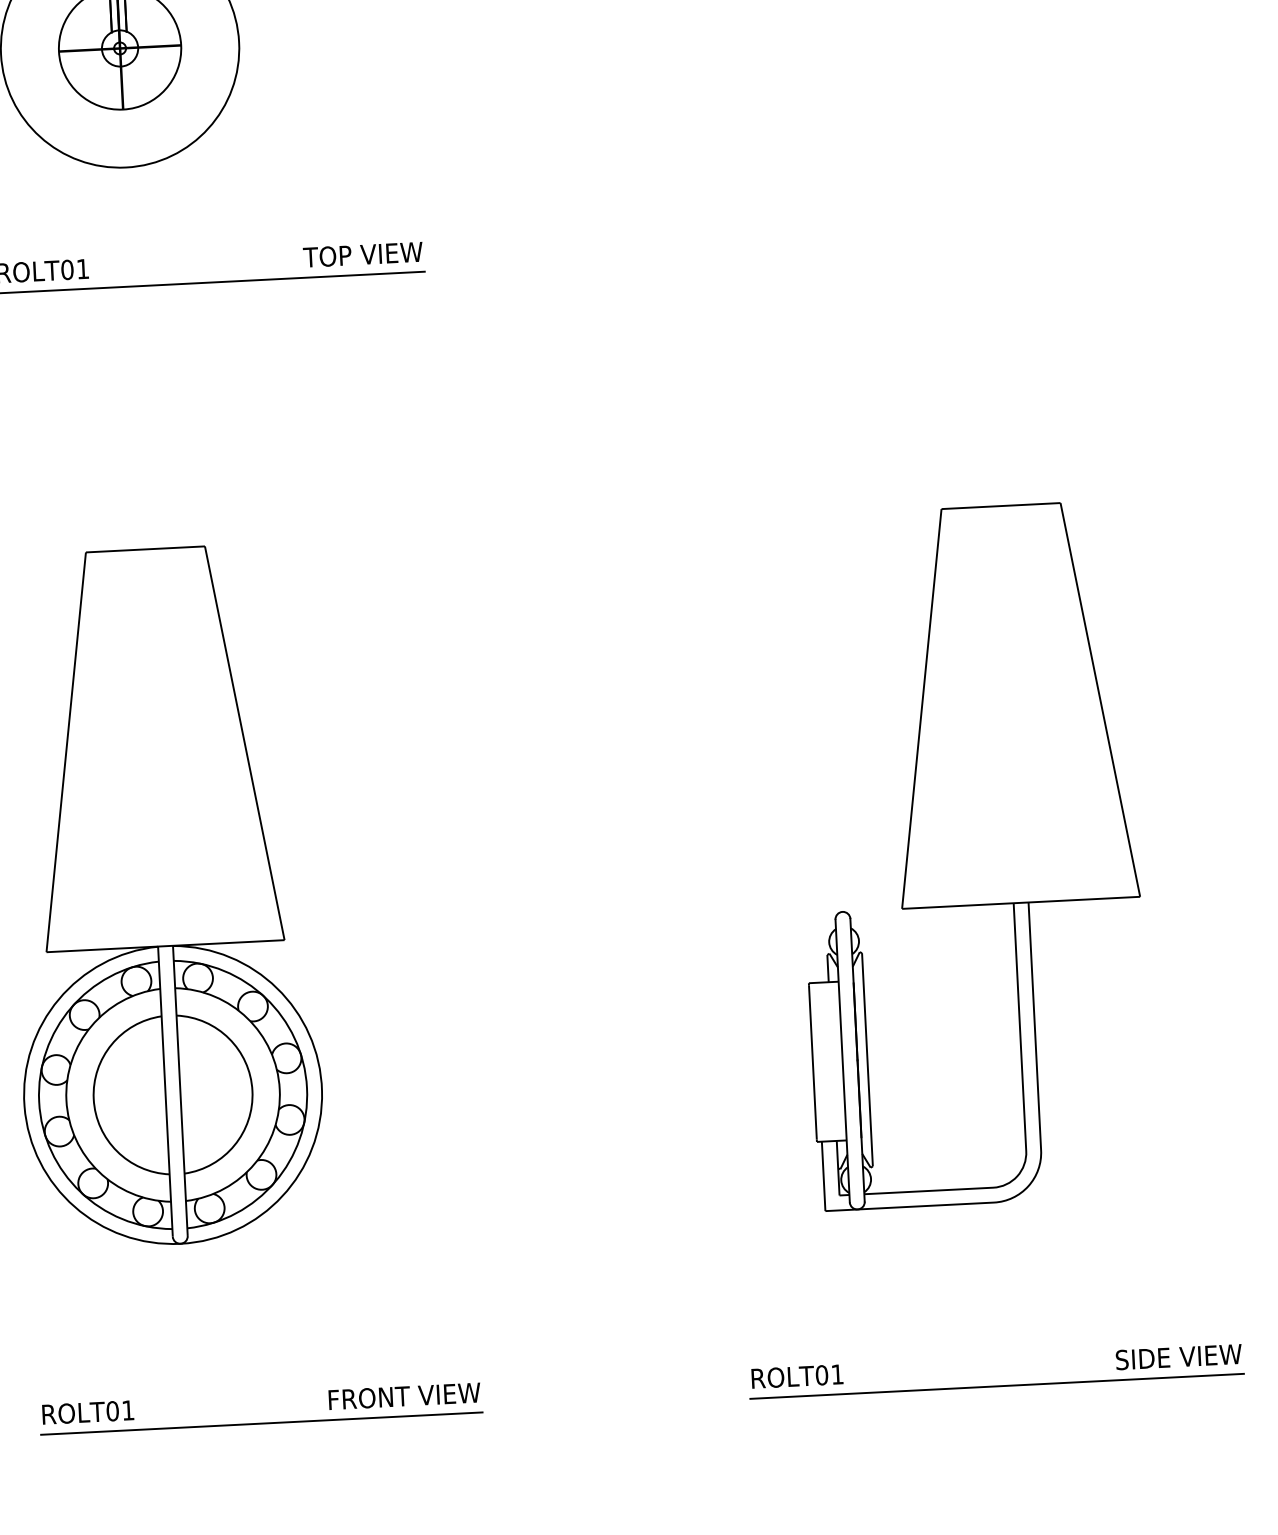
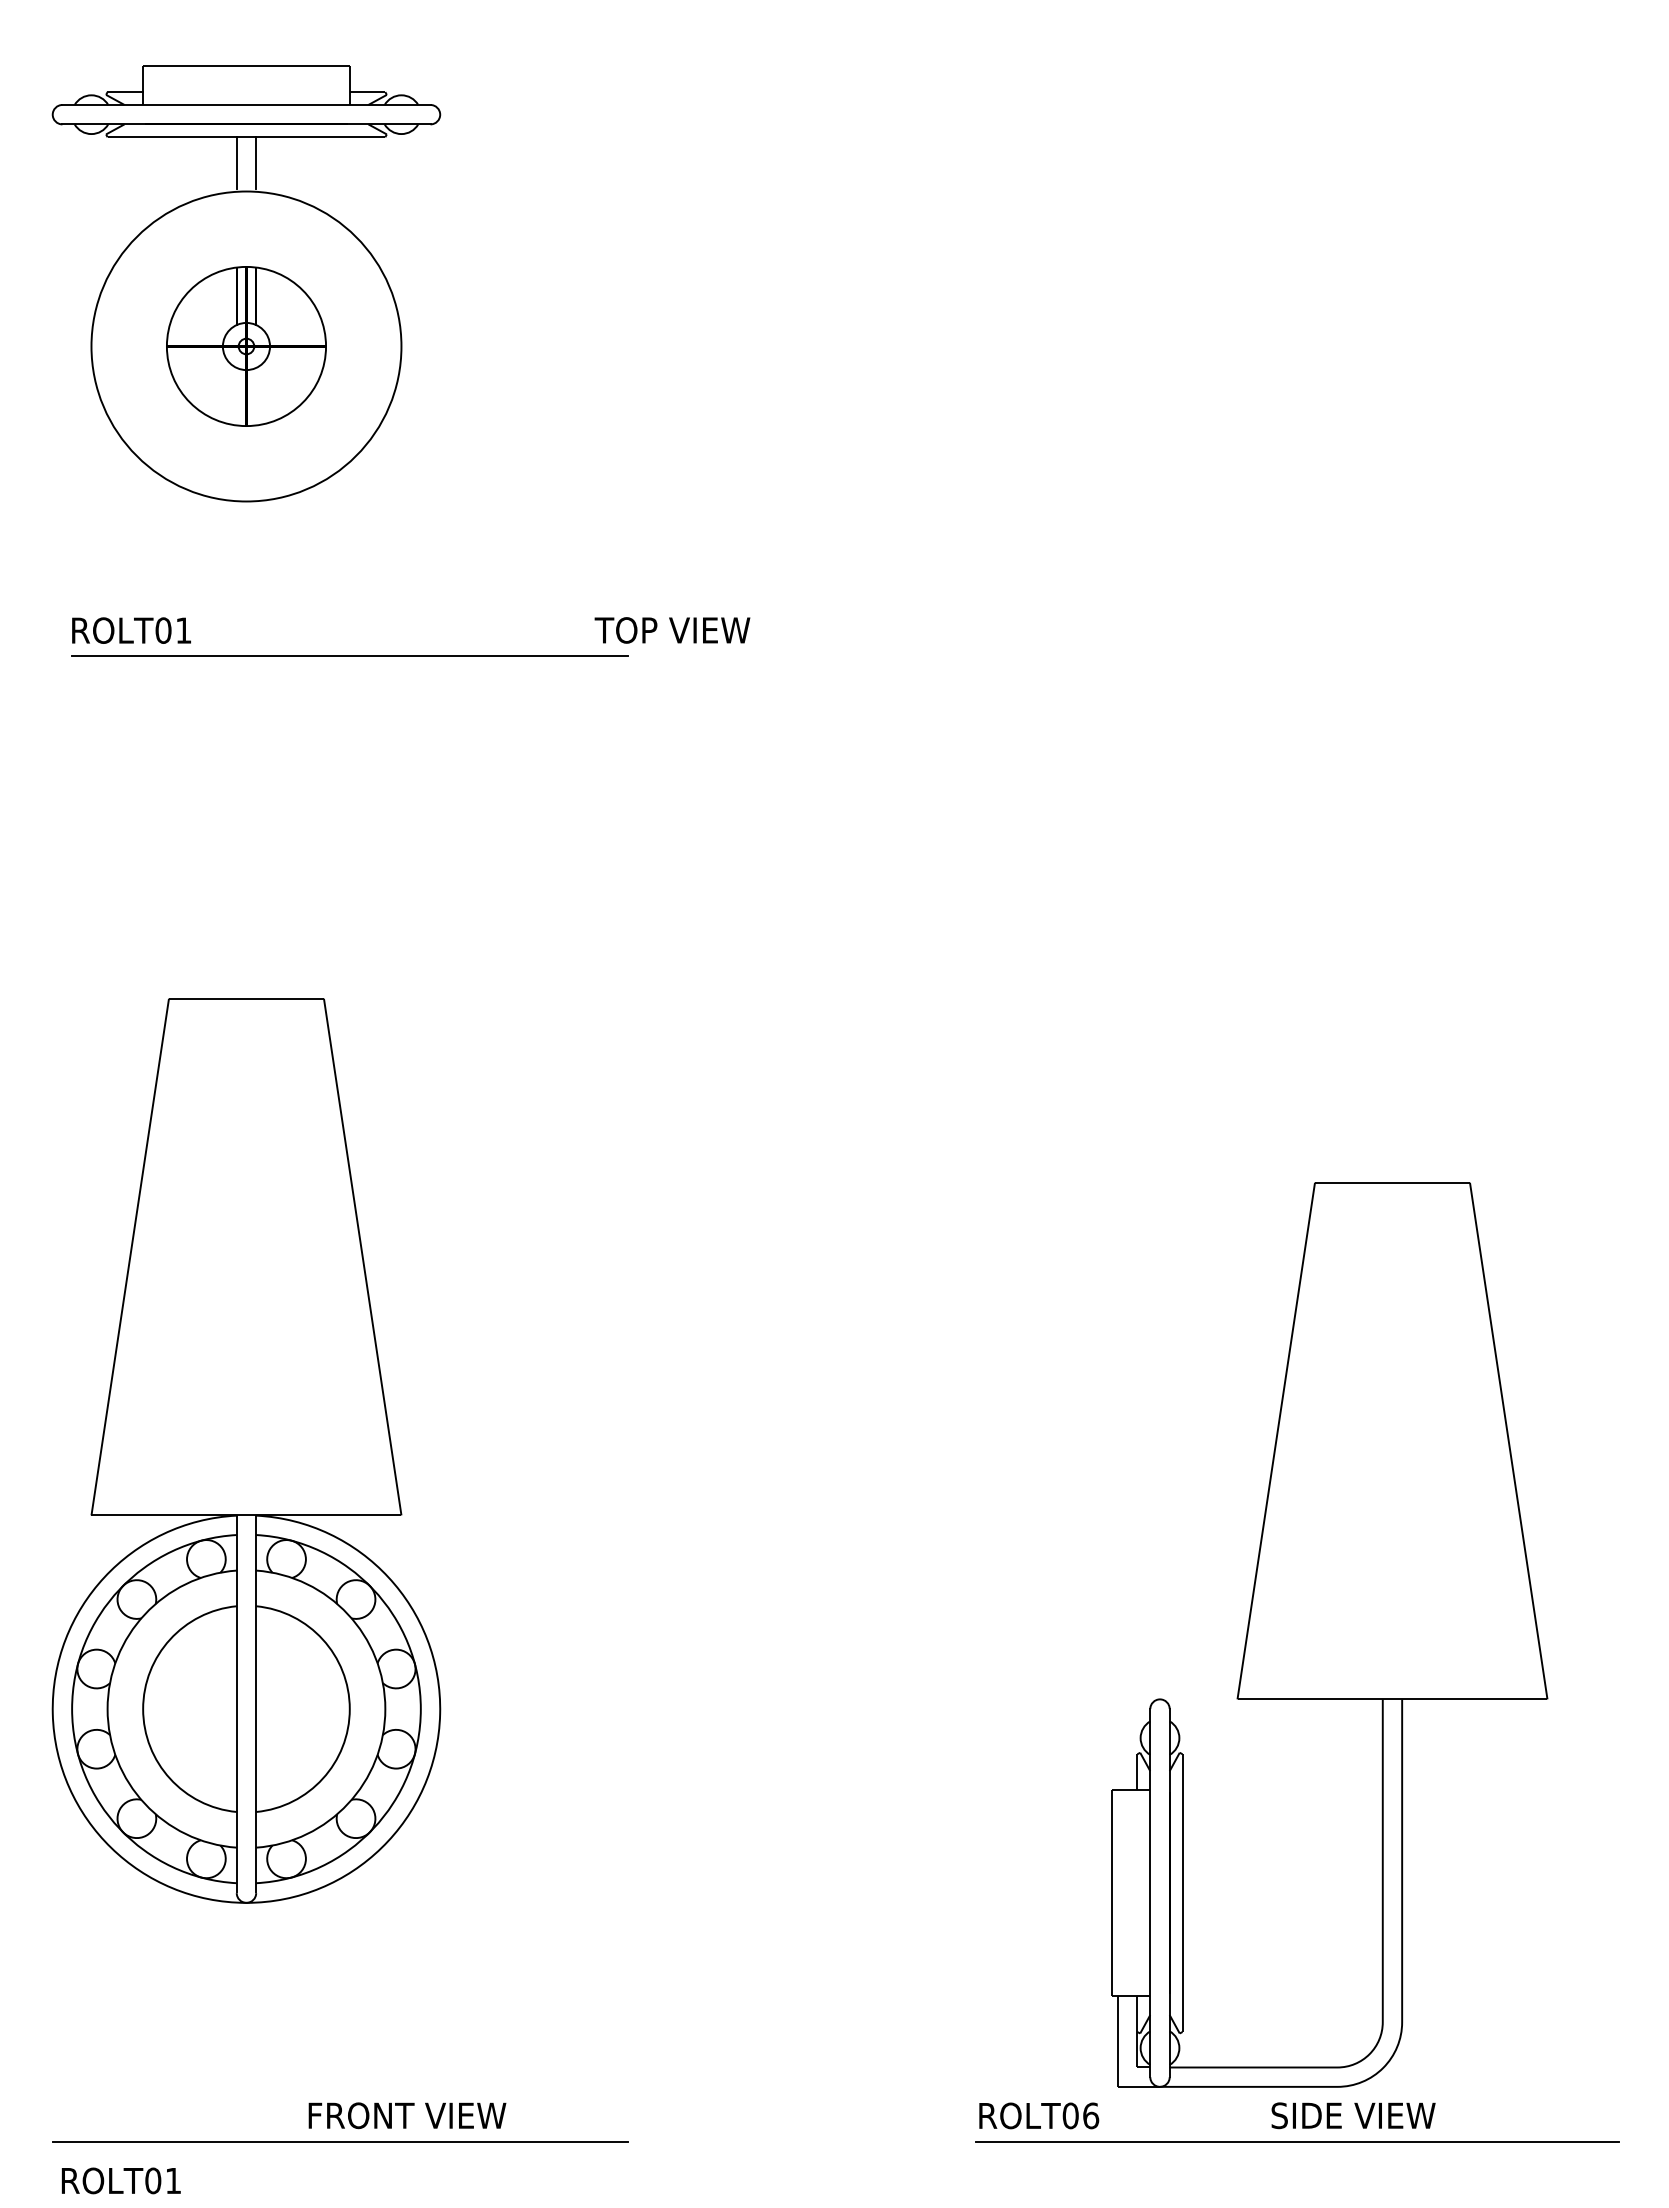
text: (363, 254) -> (672, 630), moved
part: (970, 855) -> (1329, 1634), moved
text: (1178, 1356) -> (1353, 2115), moved
text: (837, 1374) -> (1091, 2115), ROLT01 -> ROLT06
text: (404, 1396) -> (407, 2115), moved
text: (87, 1412) -> (120, 2180), moved

